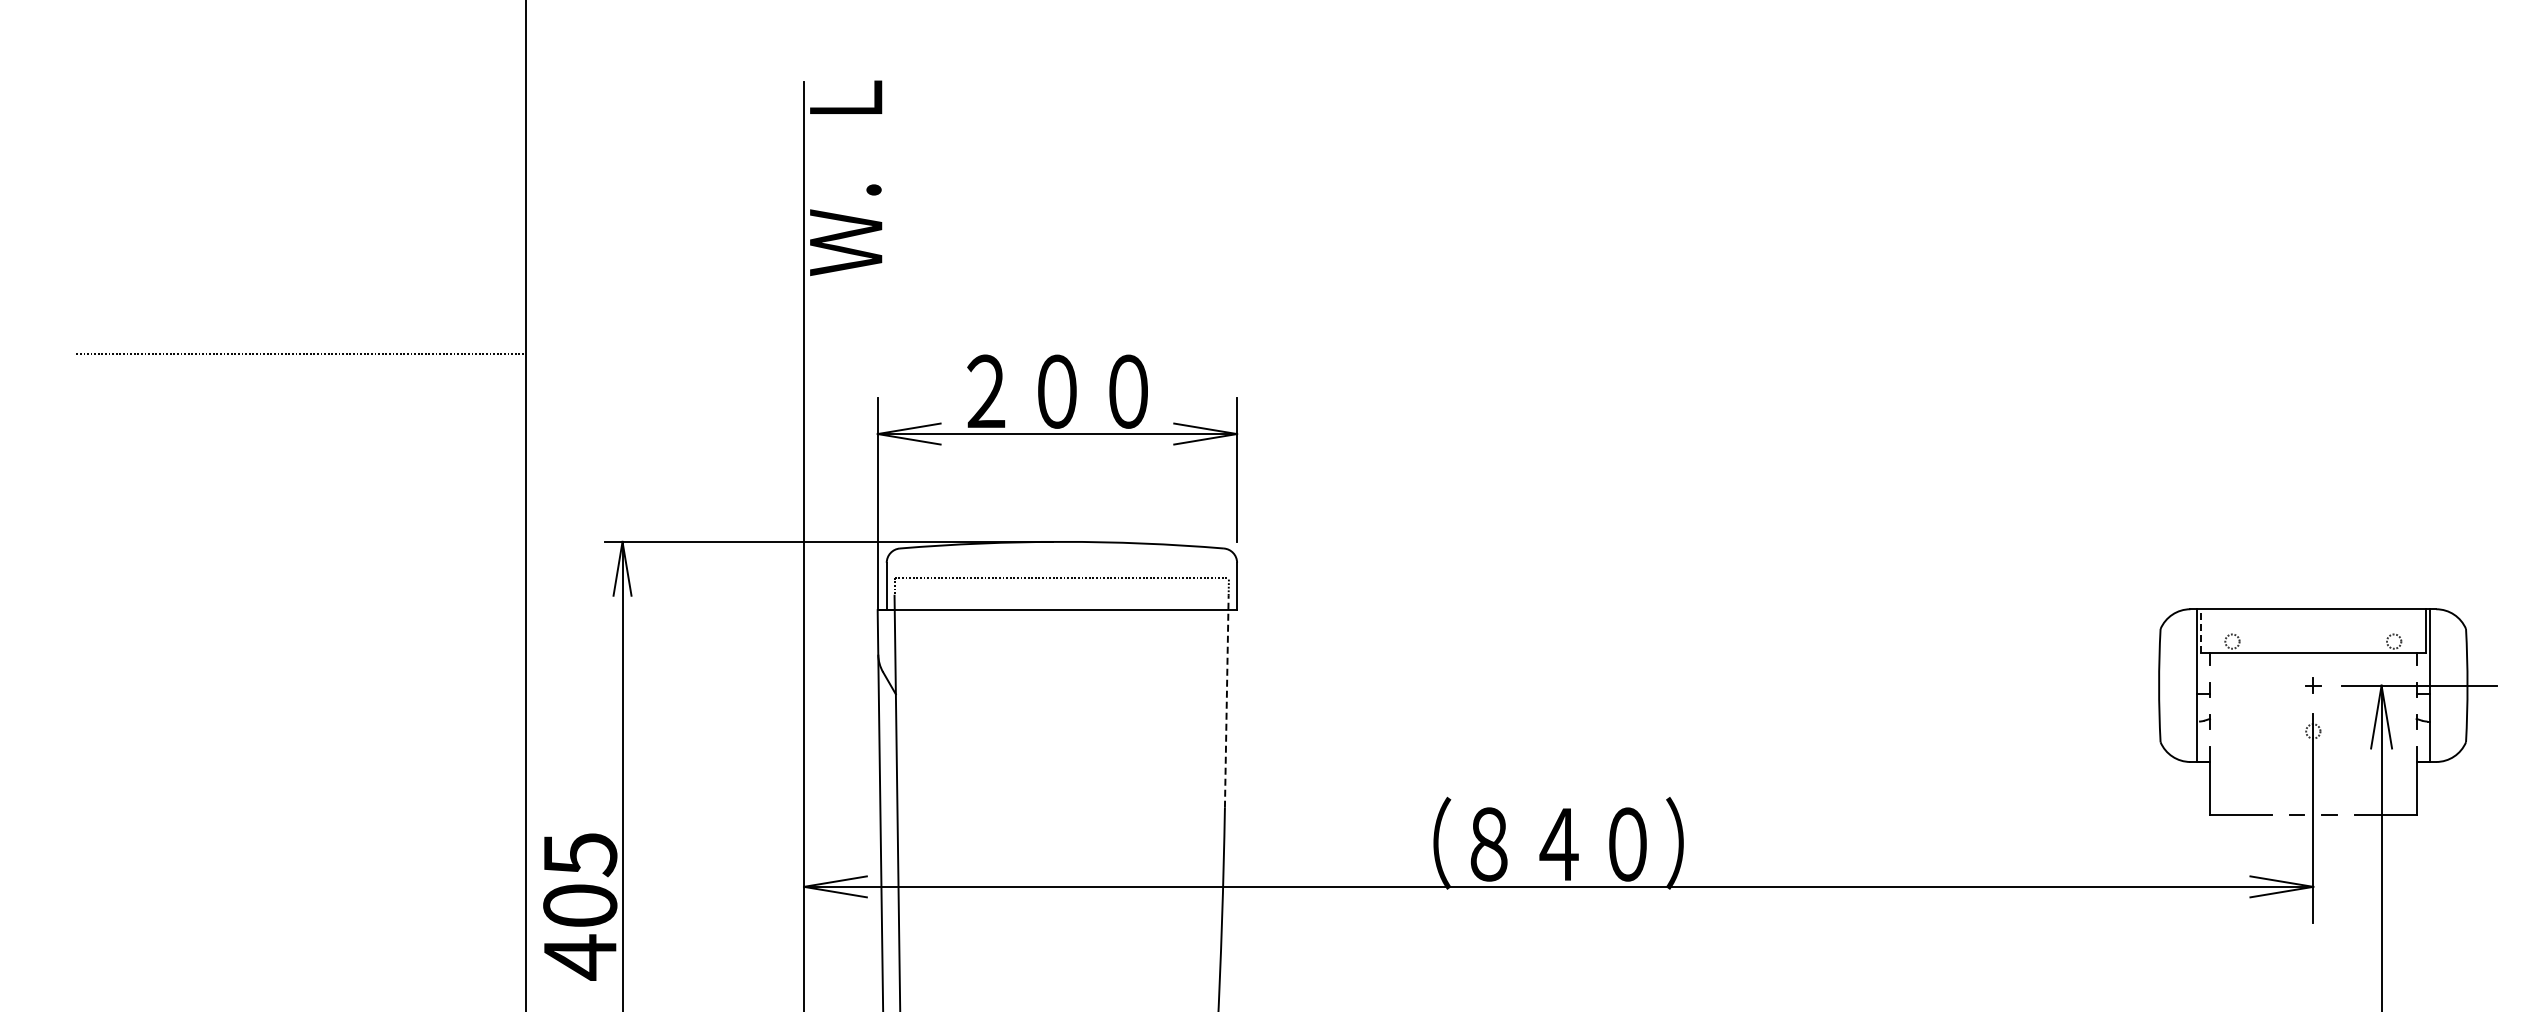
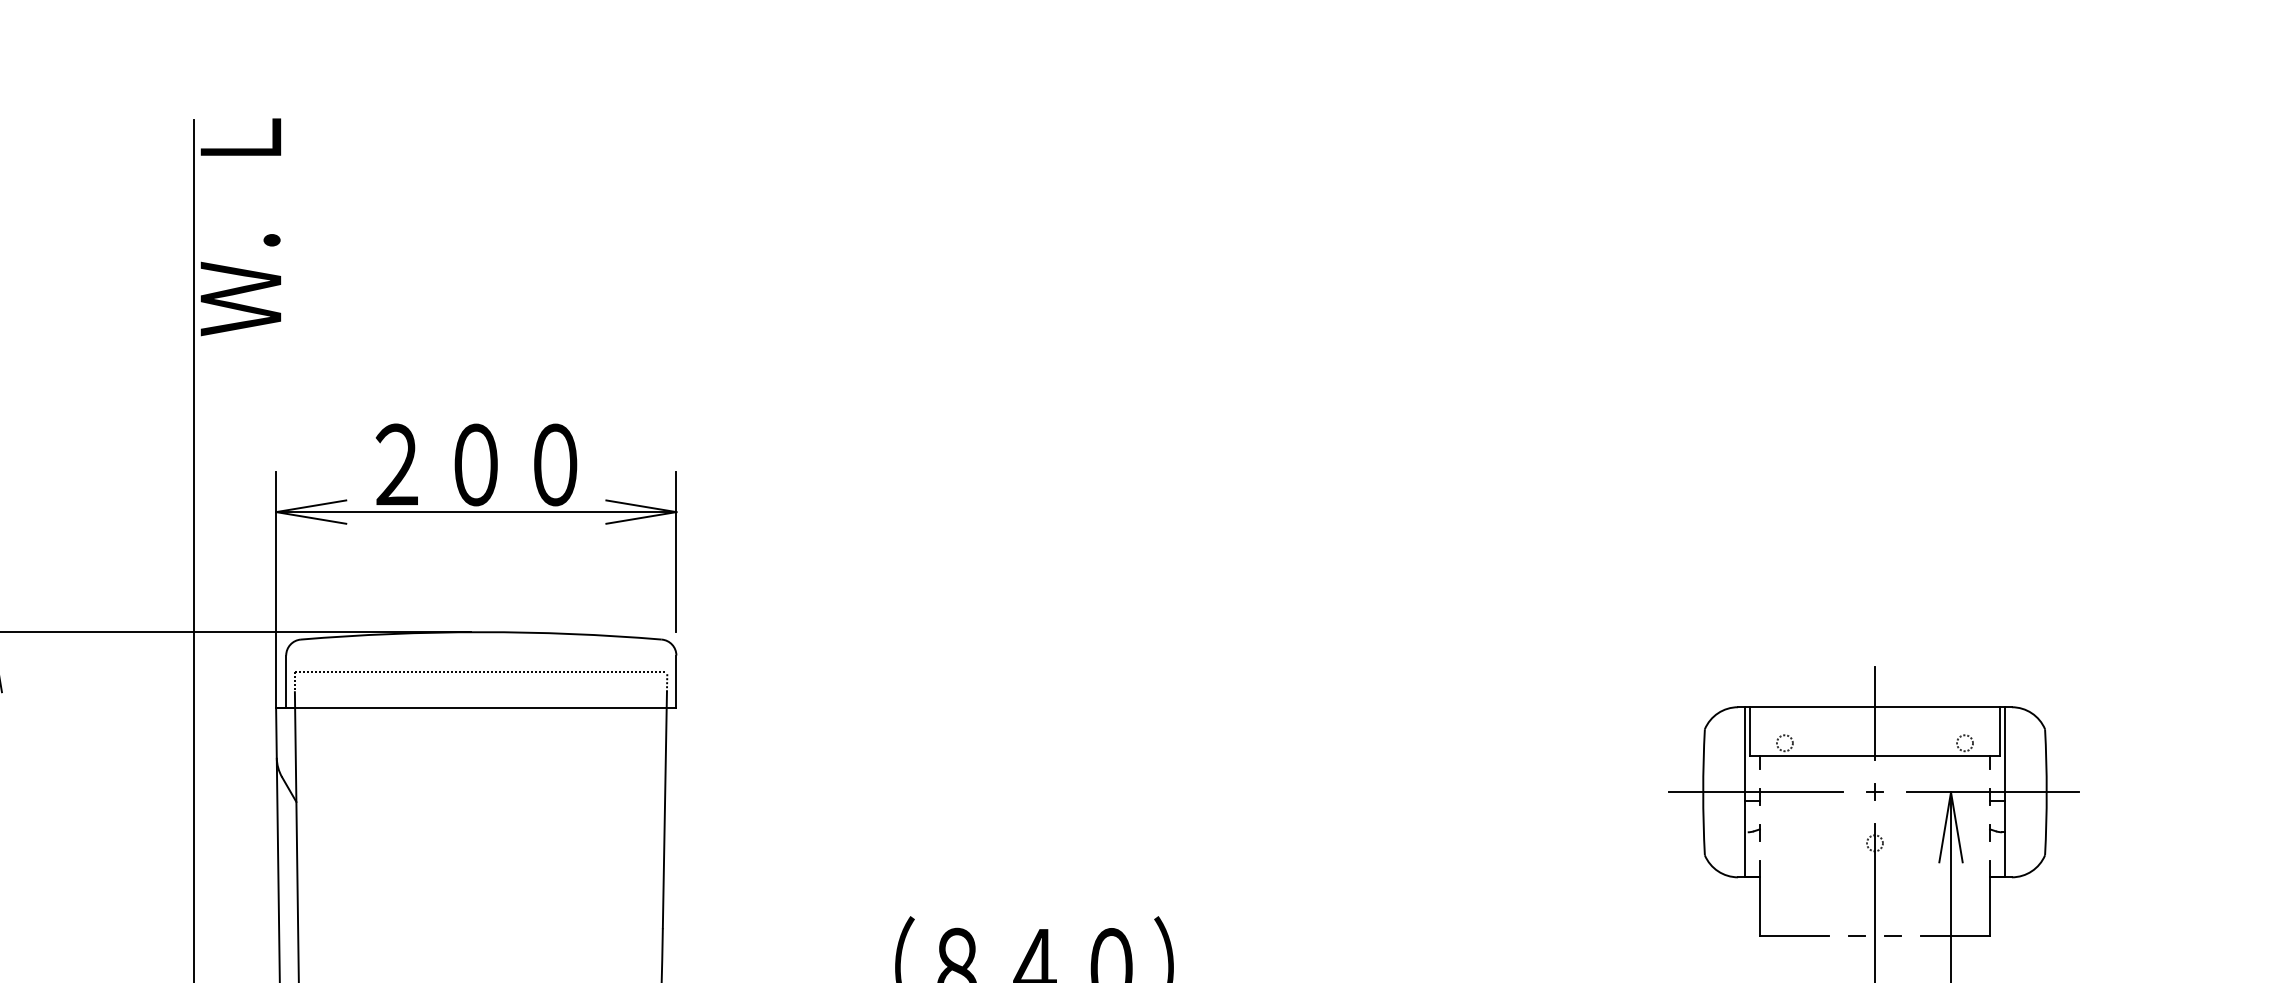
line: (2313, 614) -> (1875, 713), added
line: (2201, 630) -> (1750, 730), dashed -> solid
line: (2206, 685) -> (1756, 792), added
line: (1226, 701) -> (664, 809), dashed -> solid

